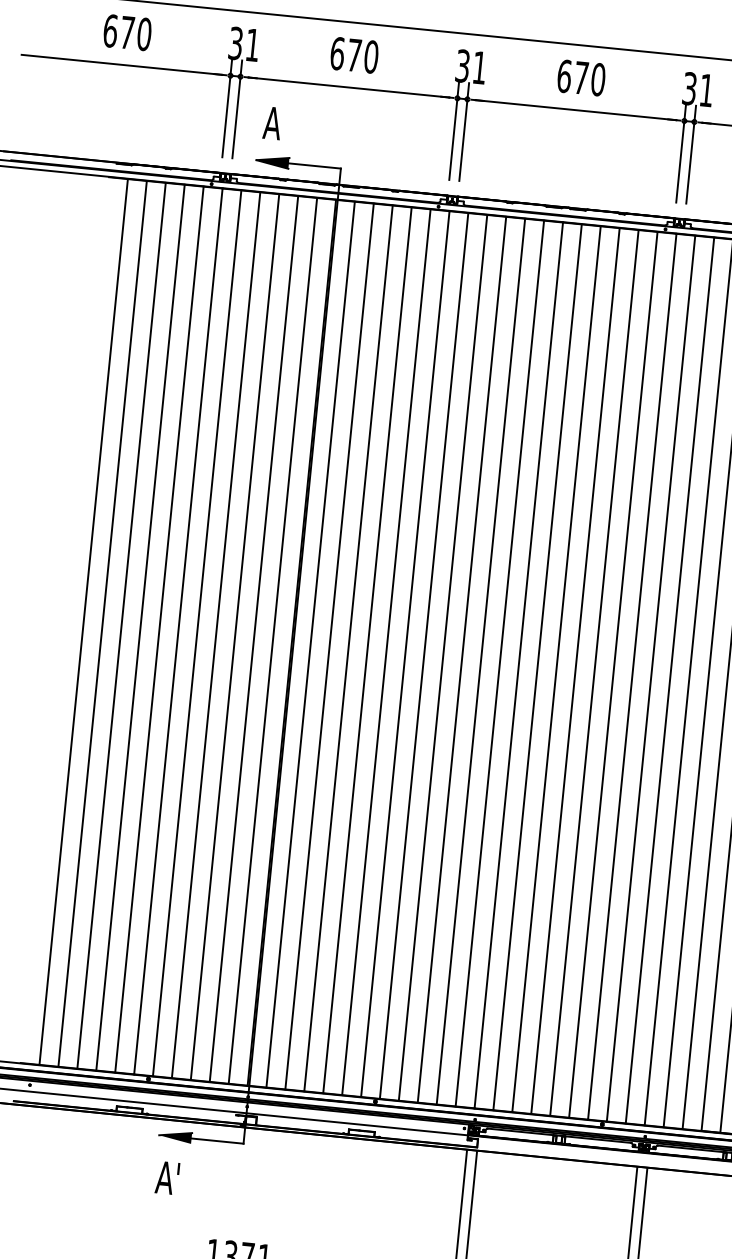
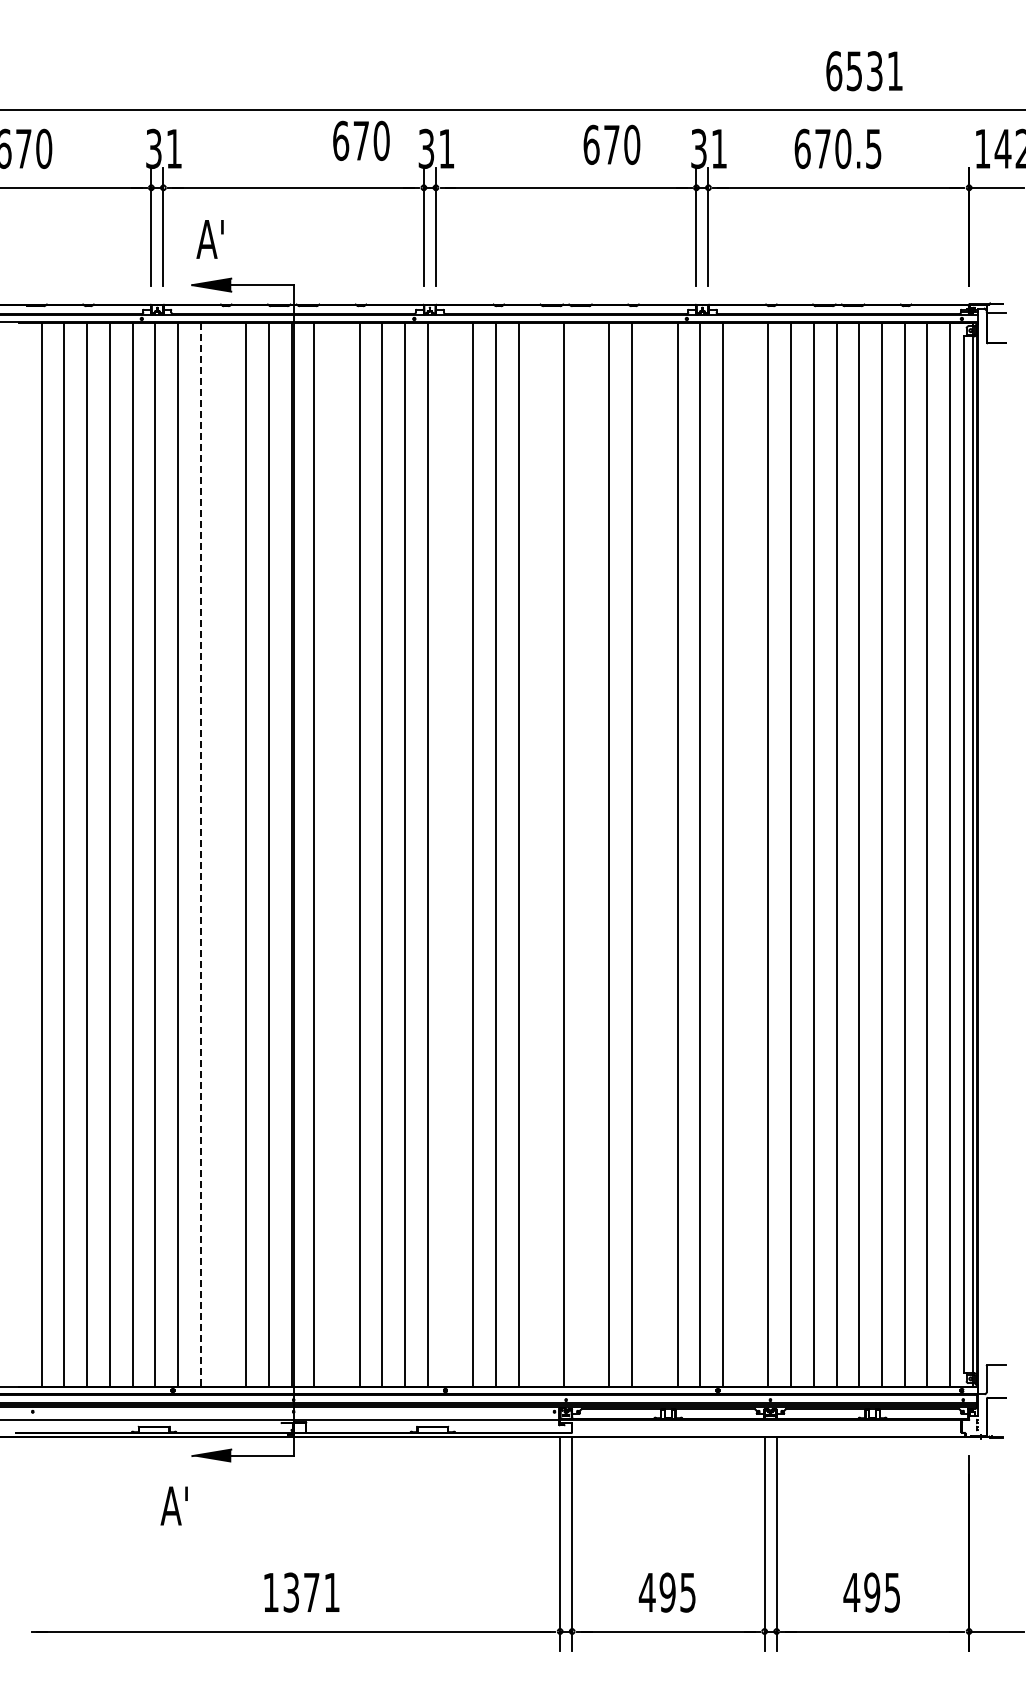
text: (354, 55) -> (361, 140), moved
text: (581, 77) -> (611, 144), moved
text: (286, 114) -> (222, 227), A -> A'
line: (215, 634) -> (200, 854), solid -> dashed
line: (235, 636) -> (223, 854), removed
line: (329, 646) -> (336, 854), removed
line: (424, 655) -> (450, 854), removed
line: (499, 663) -> (541, 854), removed
line: (537, 667) -> (586, 854), removed
line: (594, 672) -> (654, 854), removed
line: (669, 680) -> (745, 854), removed
text: (166, 1177) -> (173, 1505), moved

